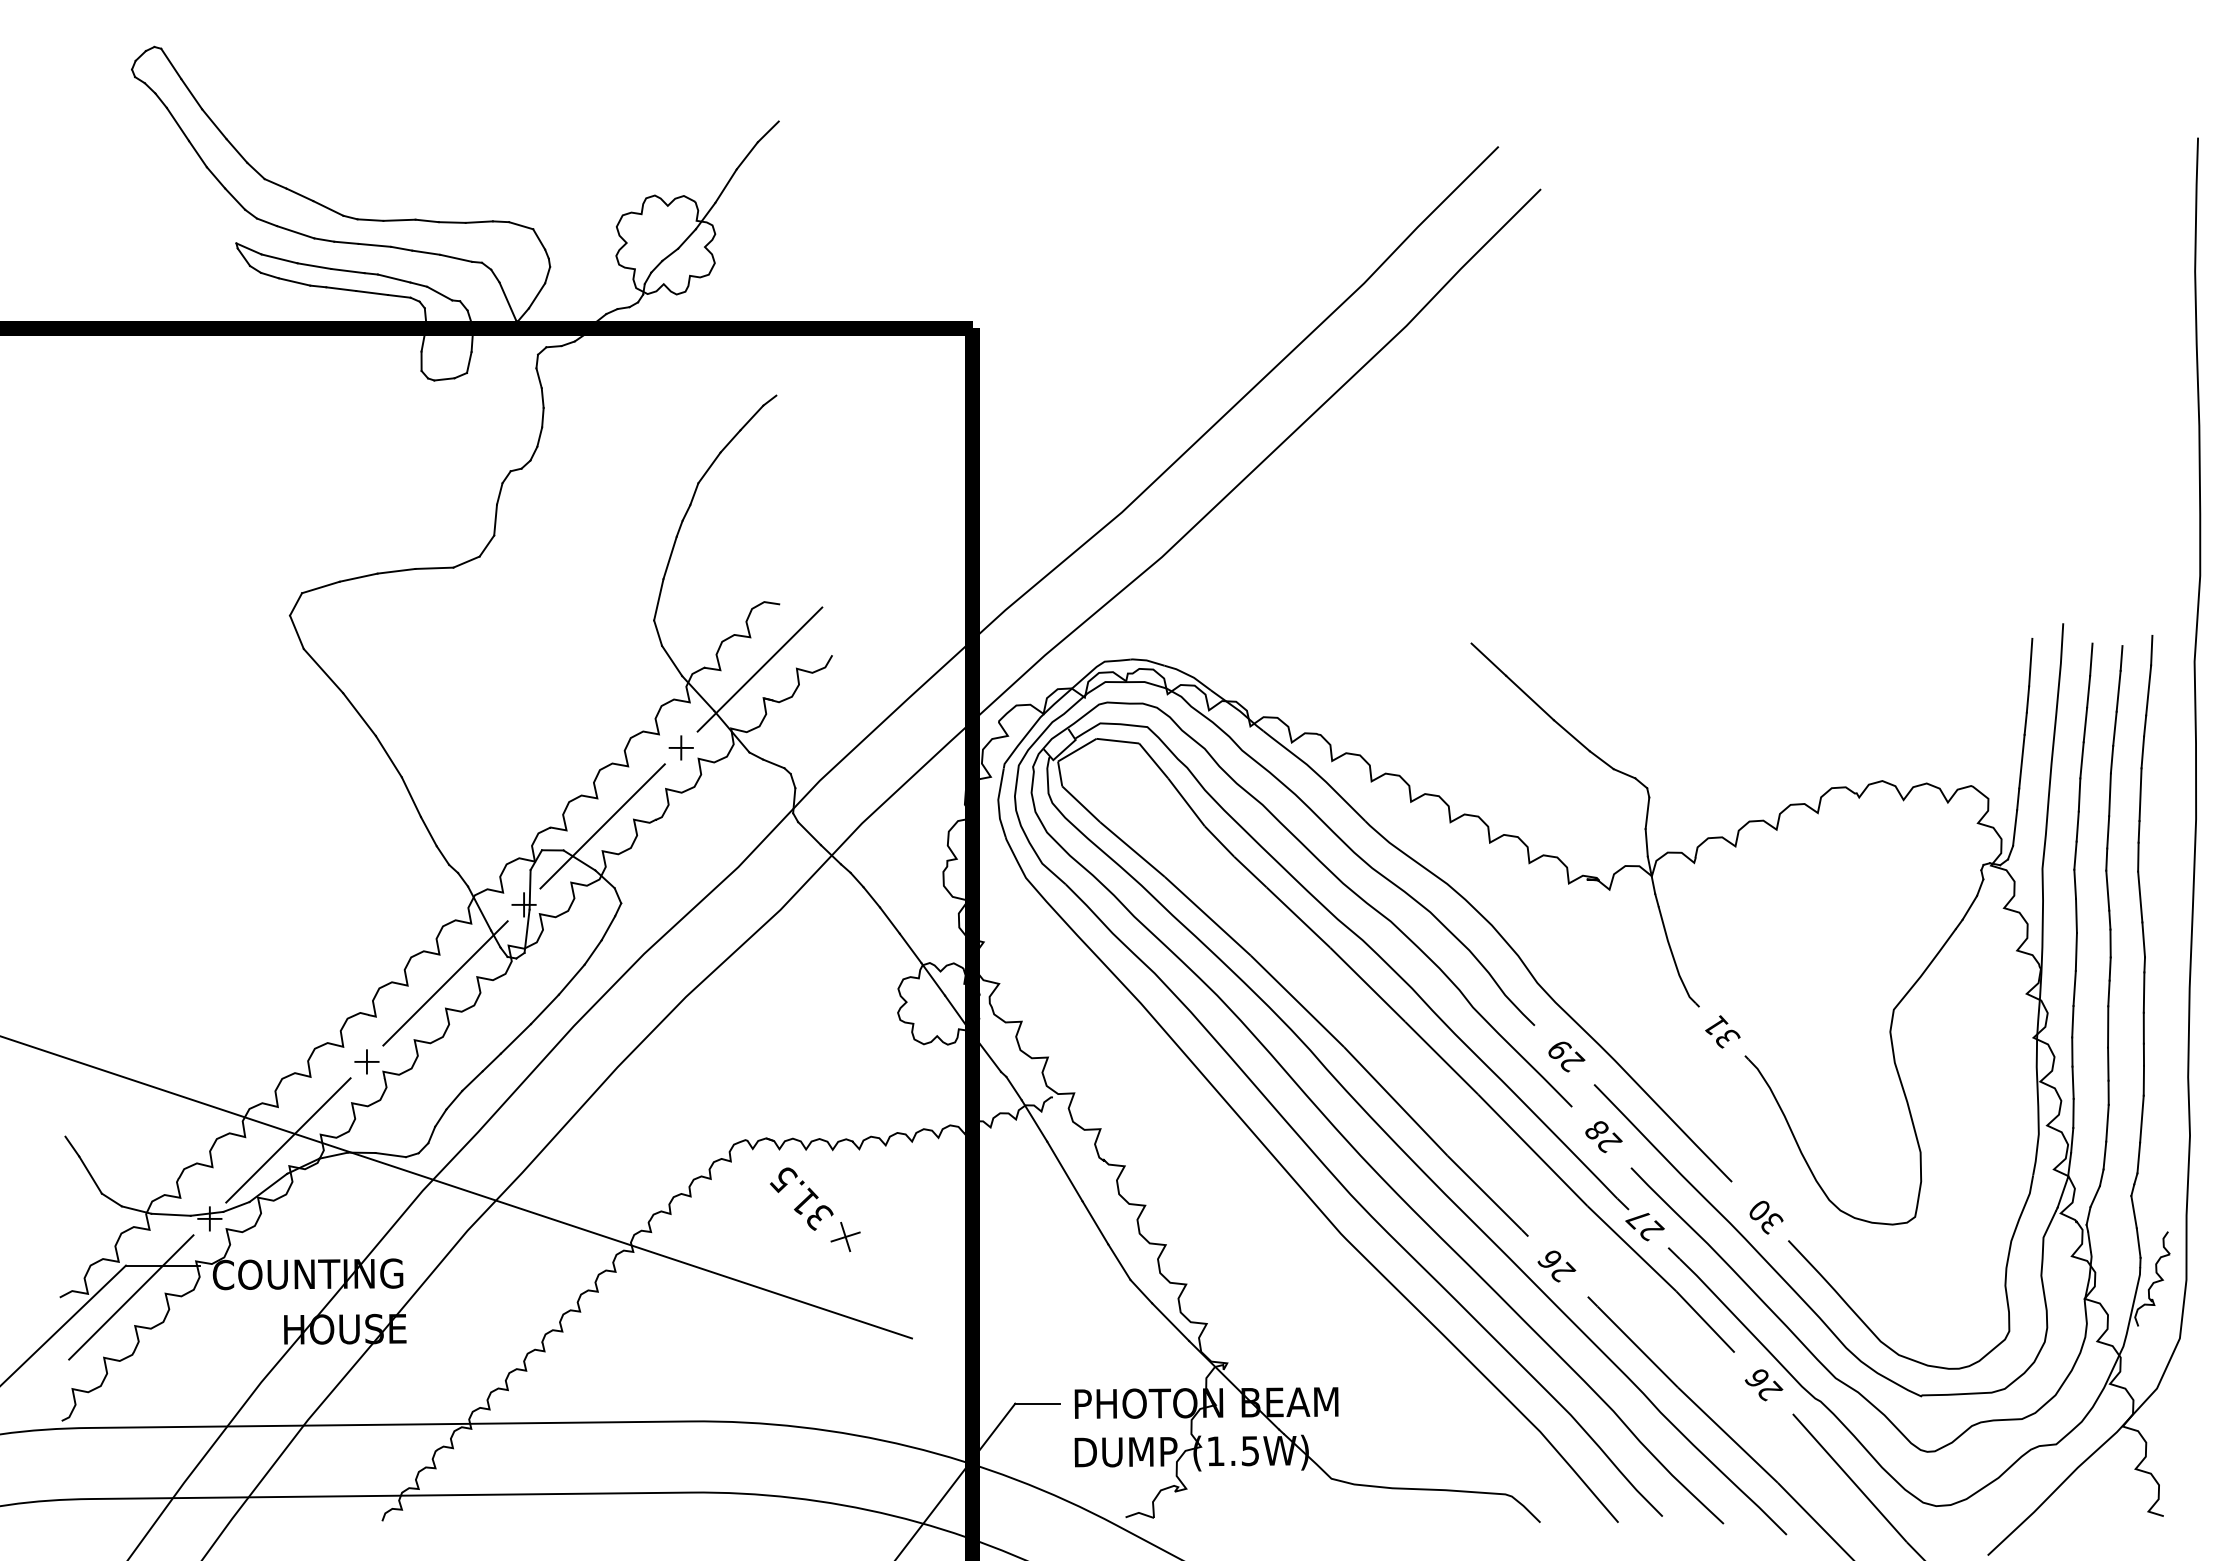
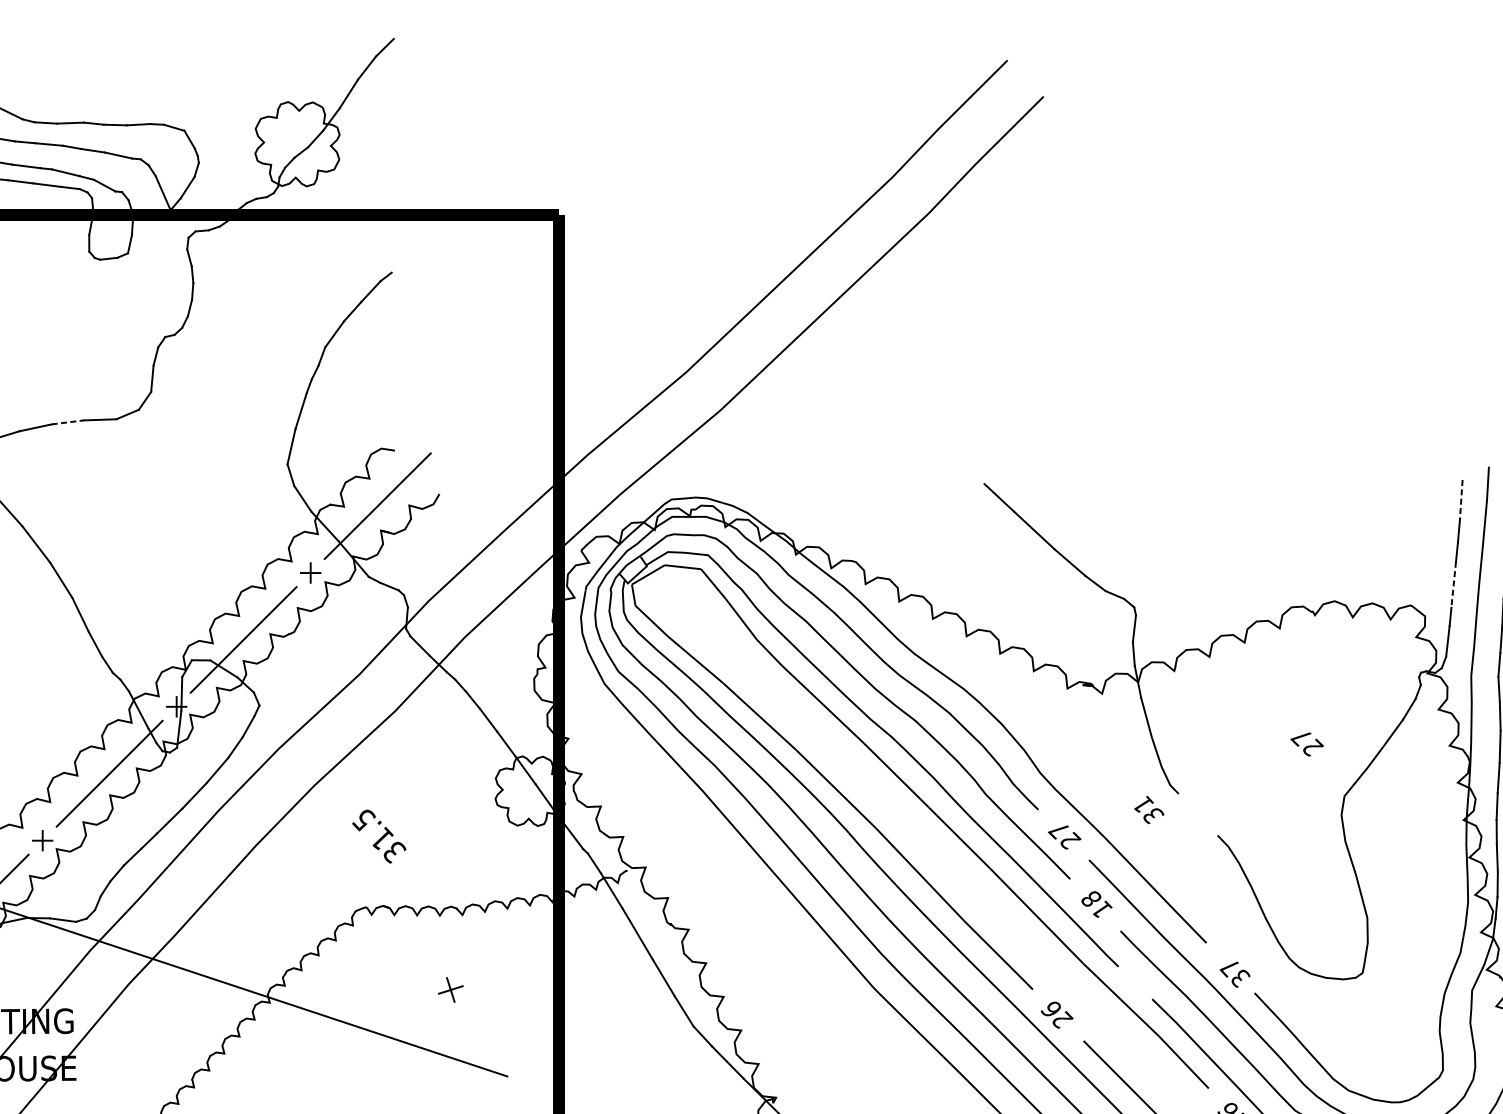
line: (396, 571) -> (67, 422), solid -> dashed
line: (2030, 662) -> (1461, 500), solid -> dashed
line: (2021, 762) -> (1453, 585), solid -> dashed
text: (1722, 1031) -> (1148, 809), moved
text: (1558, 1050) -> (1058, 830), 29 -> 27
text: (1610, 1142) -> (1102, 909), 28 -> 18
text: (801, 1198) -> (379, 836), moved
text: (1758, 1211) -> (1229, 968), 30 -> 37
text: (1644, 1227) -> (1306, 744), moved

